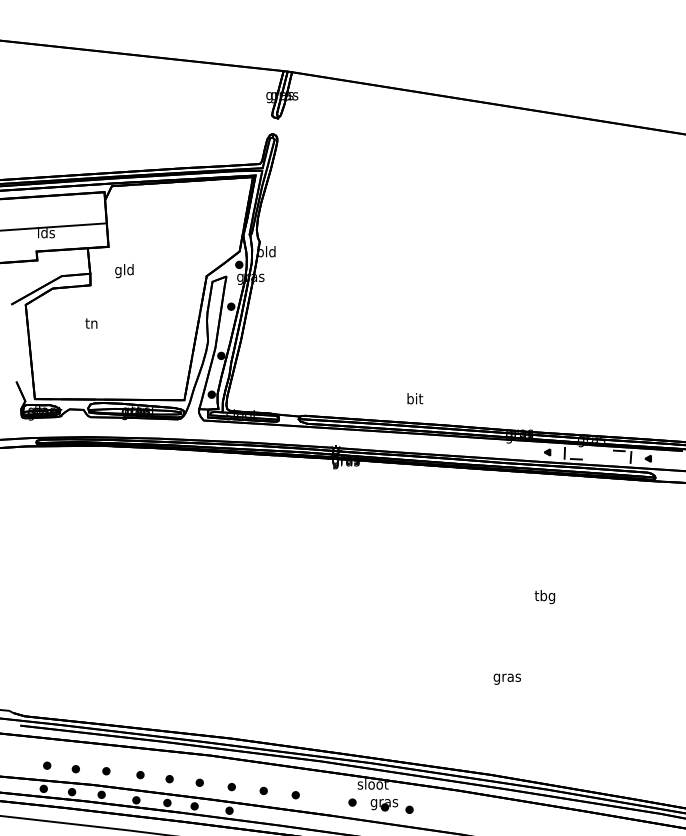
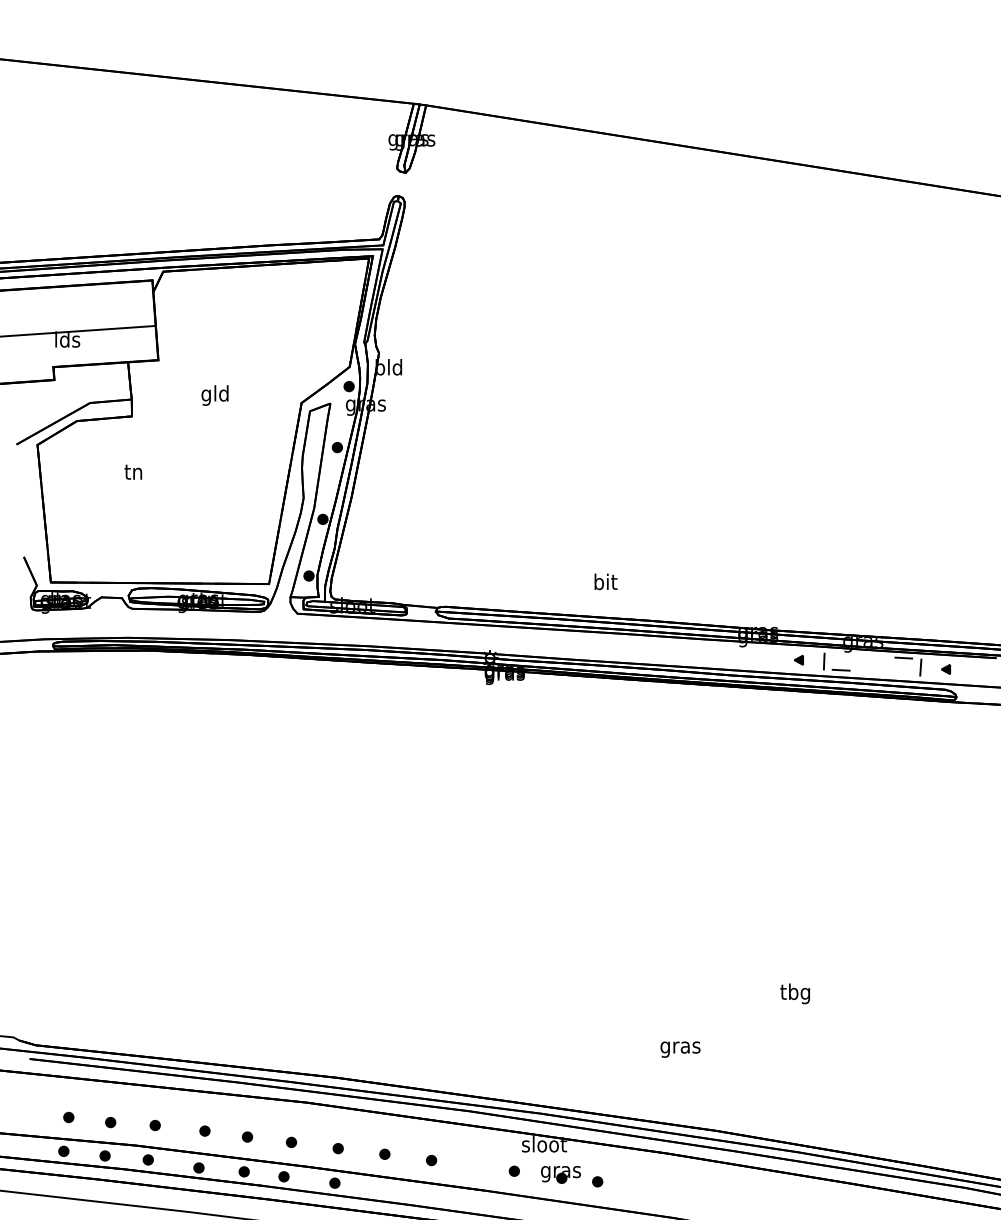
text: (124, 271) -> (215, 396), moved
text: (544, 597) -> (794, 994), moved
text: (506, 678) -> (679, 1048), moved

